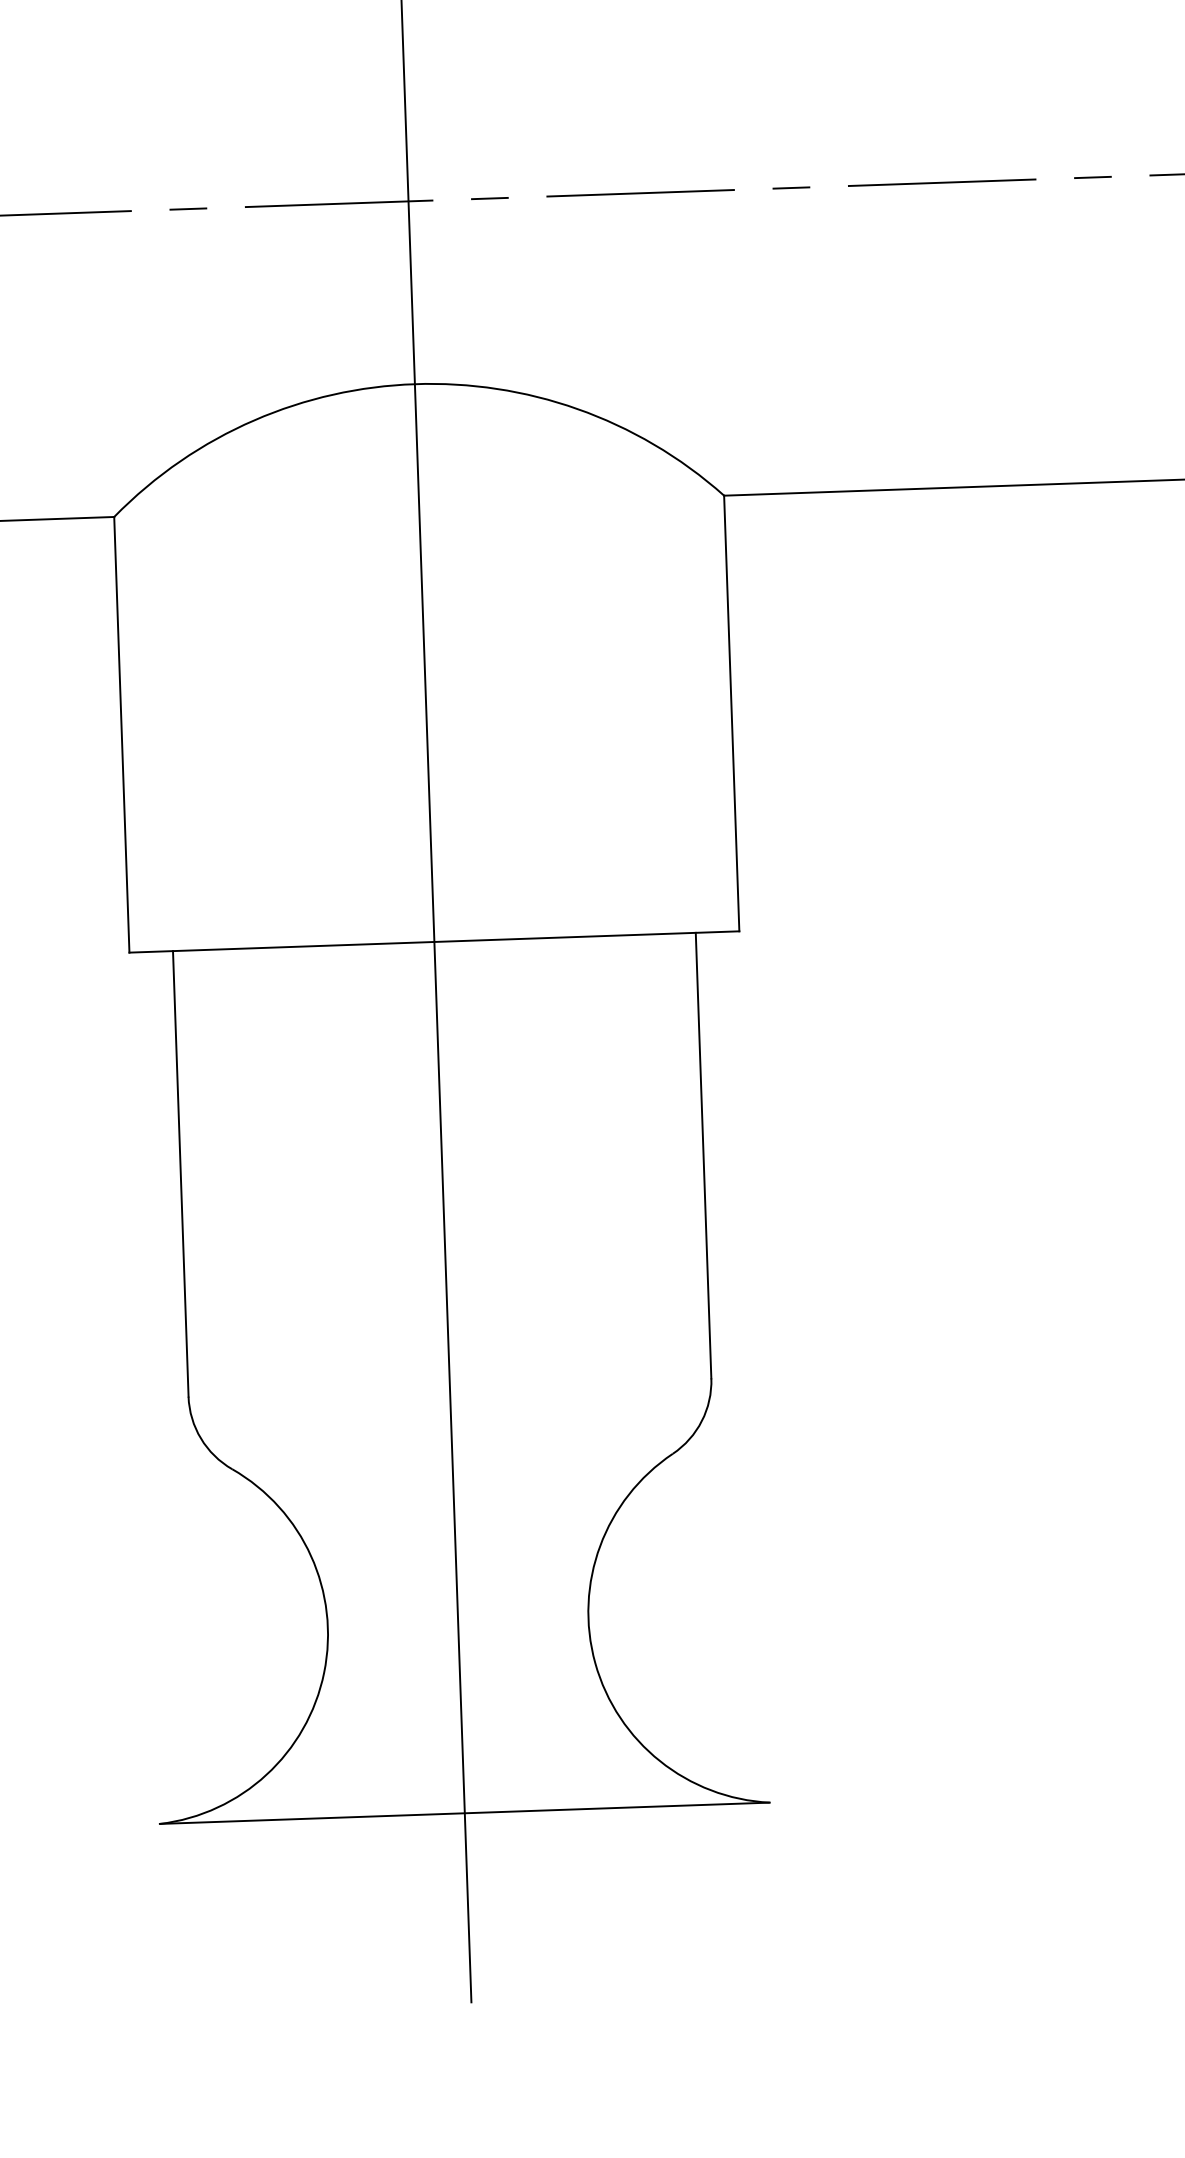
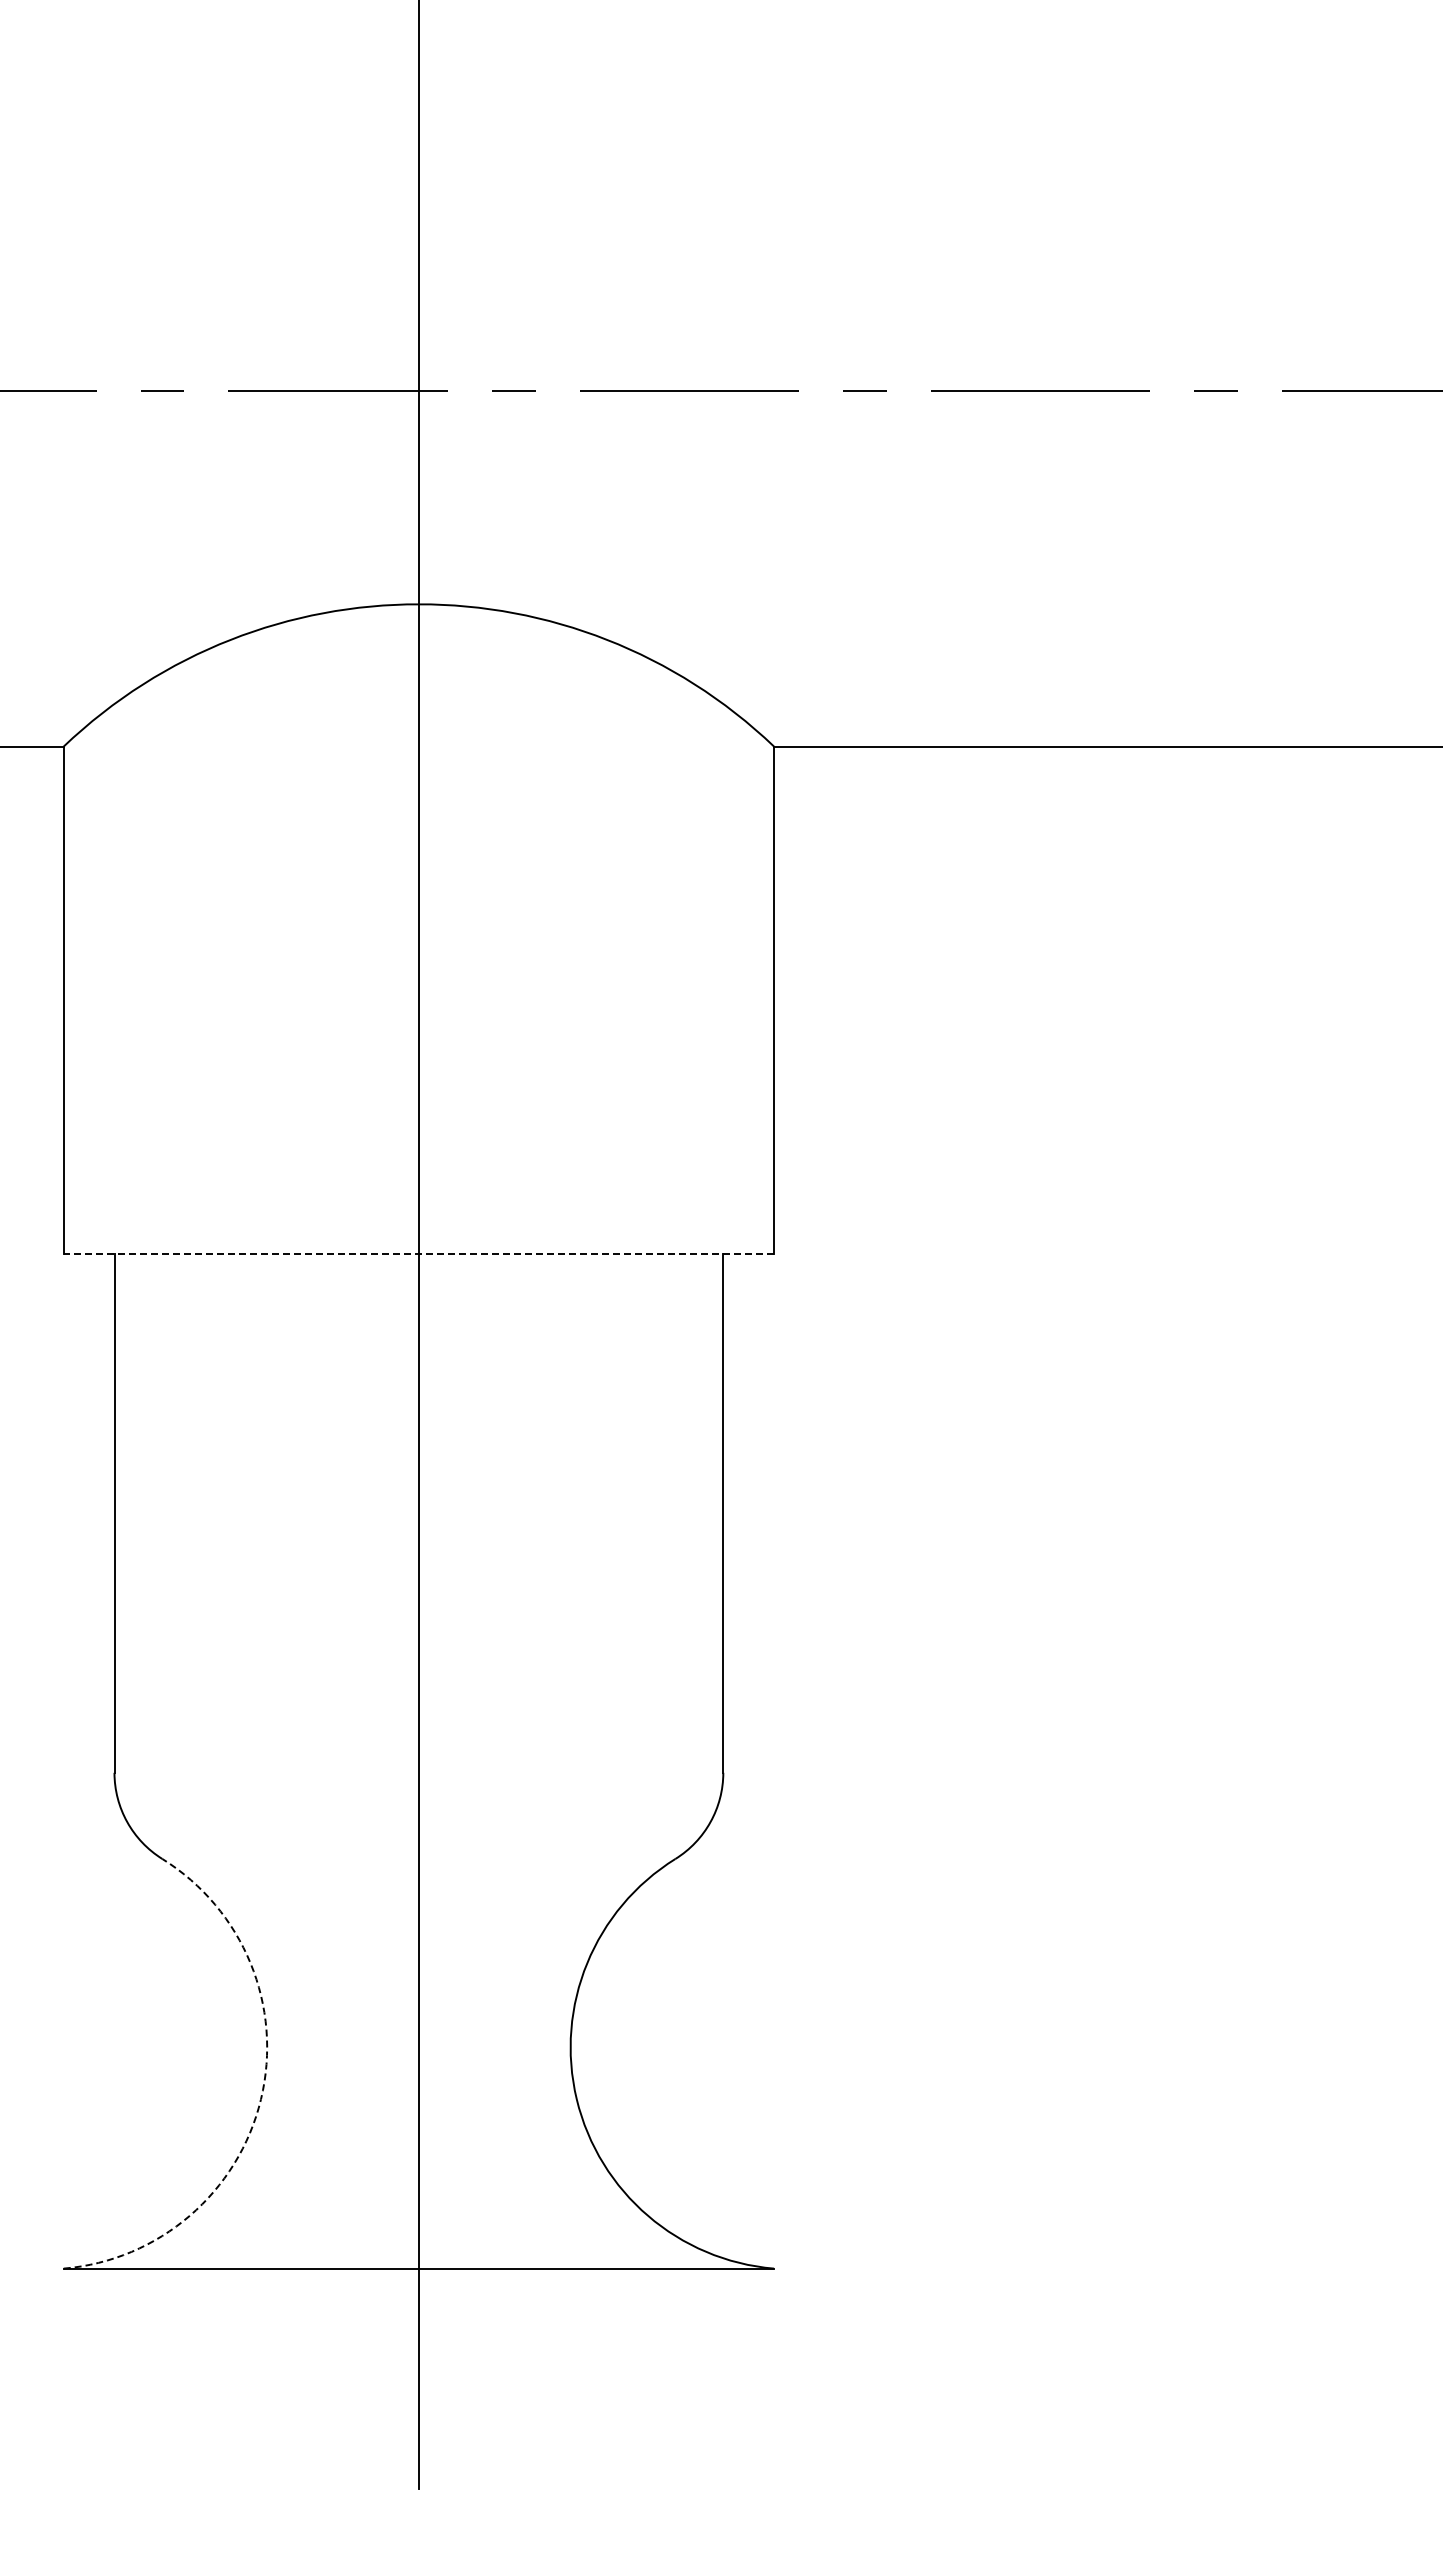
line: (434, 941) -> (418, 1253), solid -> dashed
arc: (324, 1672) -> (261, 2099), solid -> dashed

